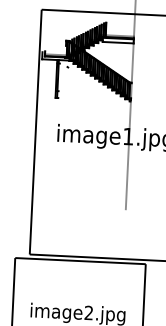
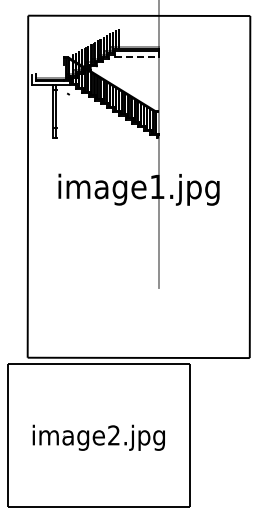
line: (118, 42) -> (137, 56), solid -> dashed

